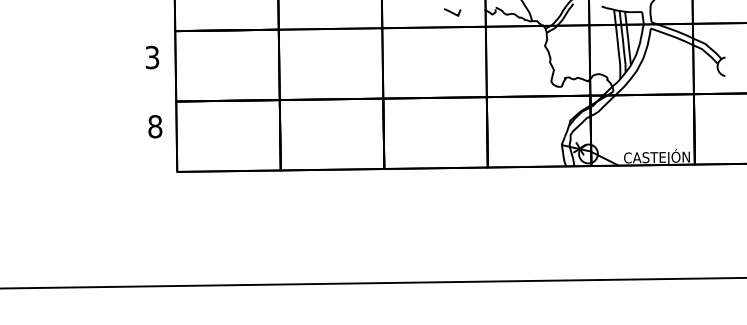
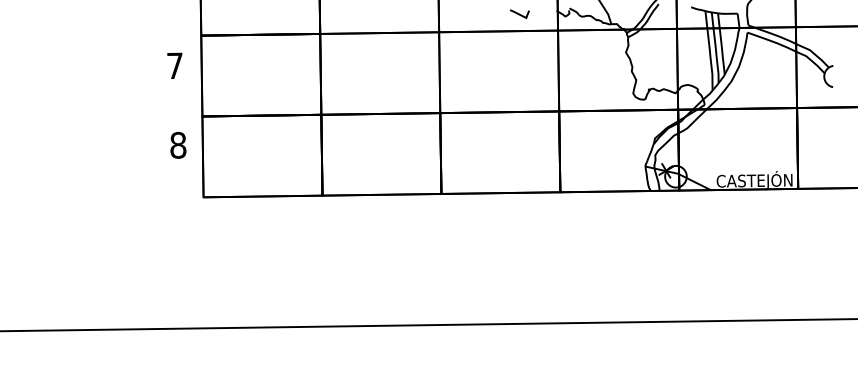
text: (152, 57) -> (175, 65), 3 -> 7

